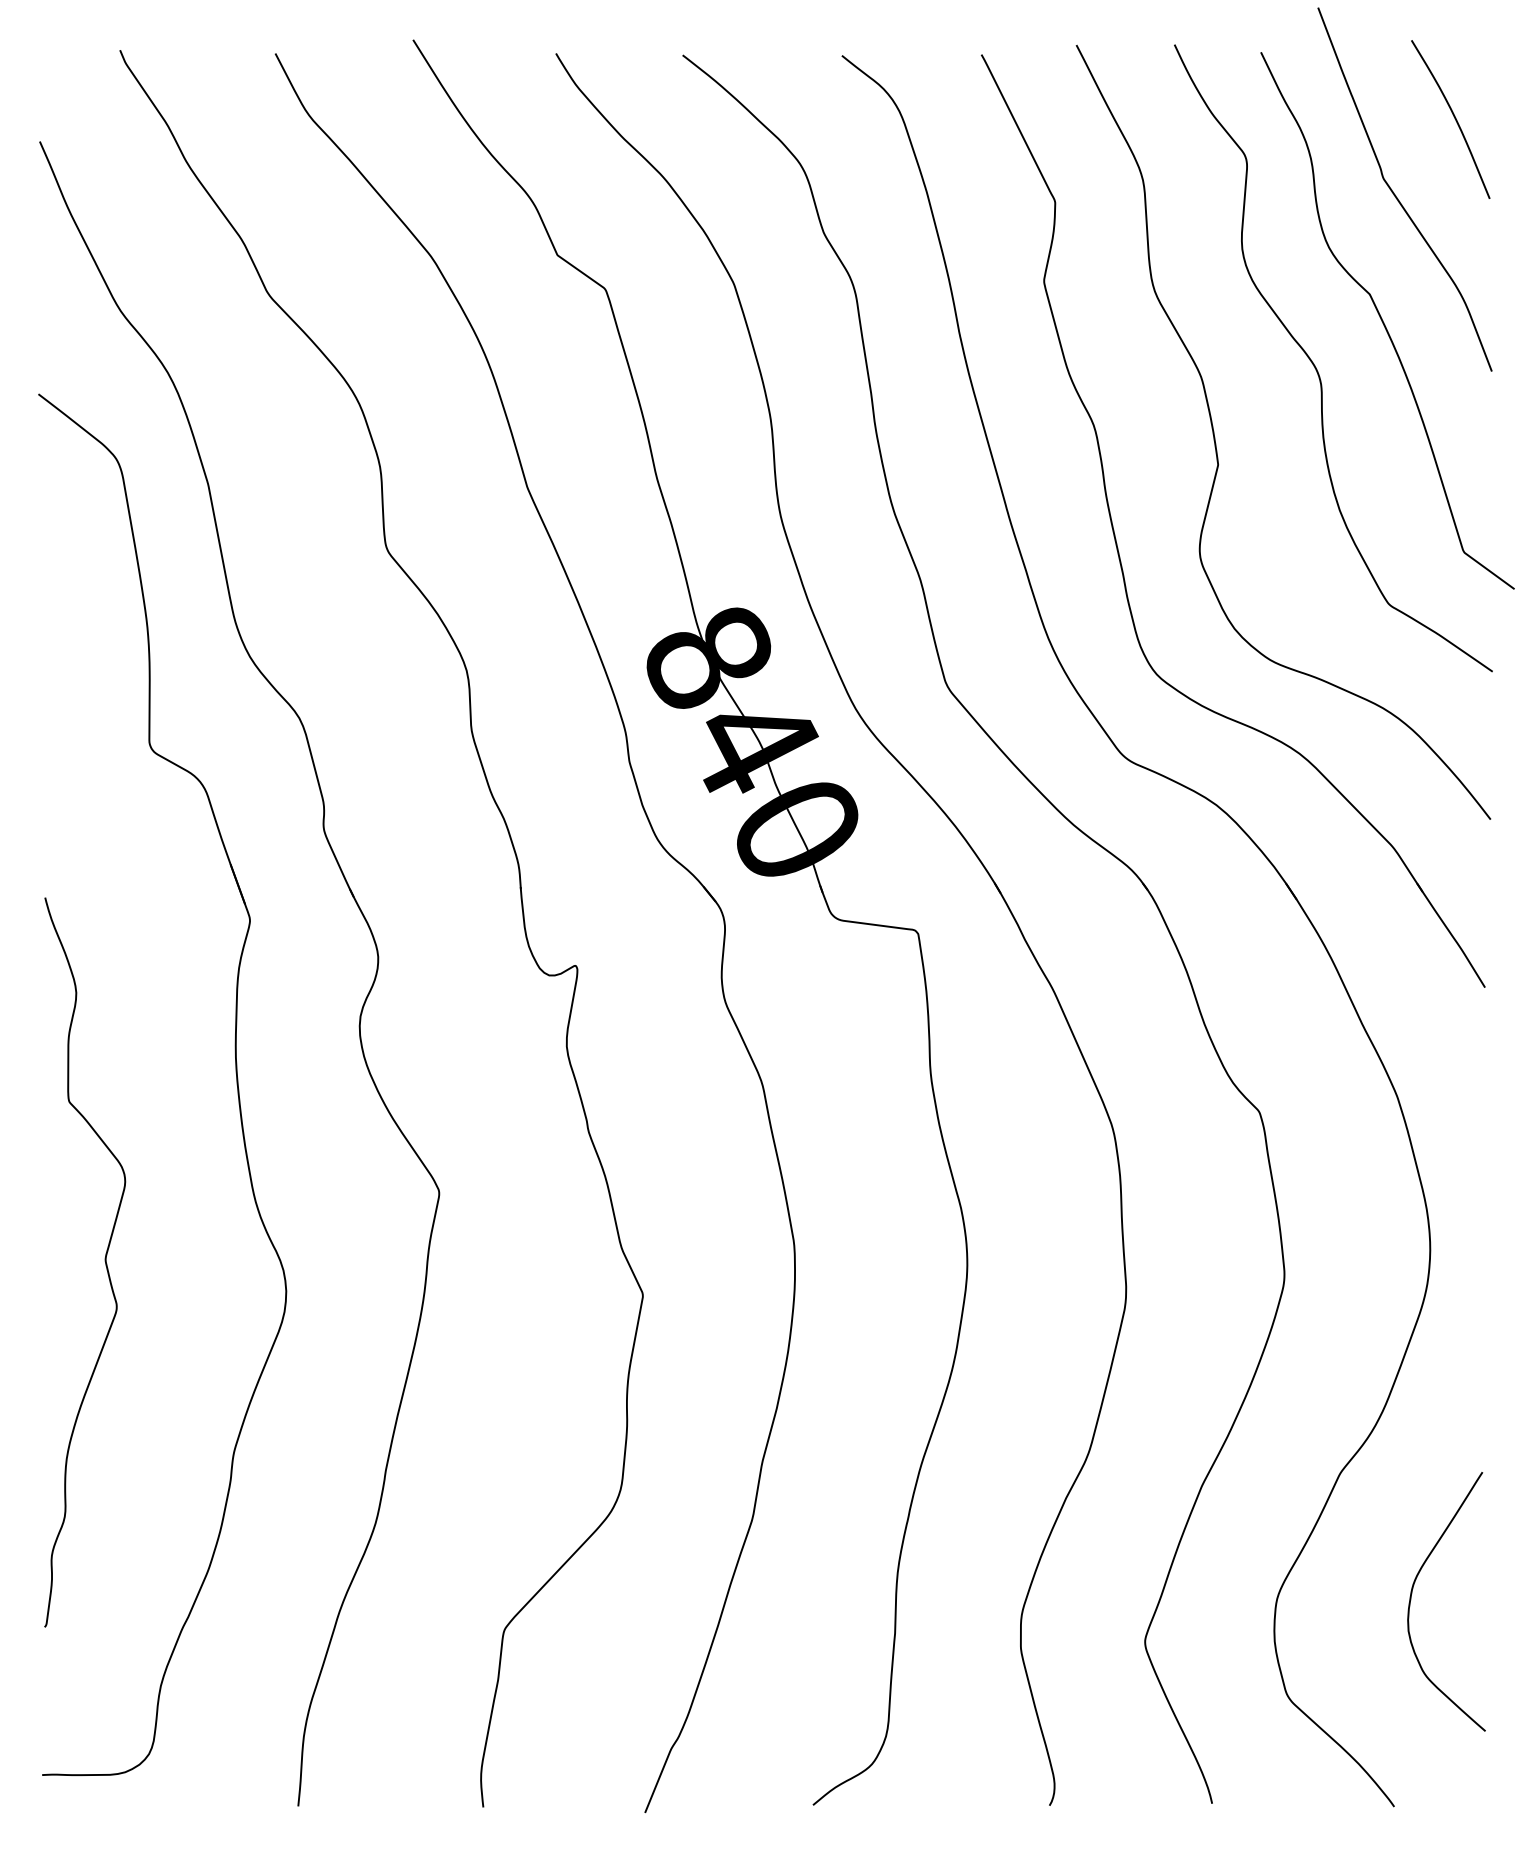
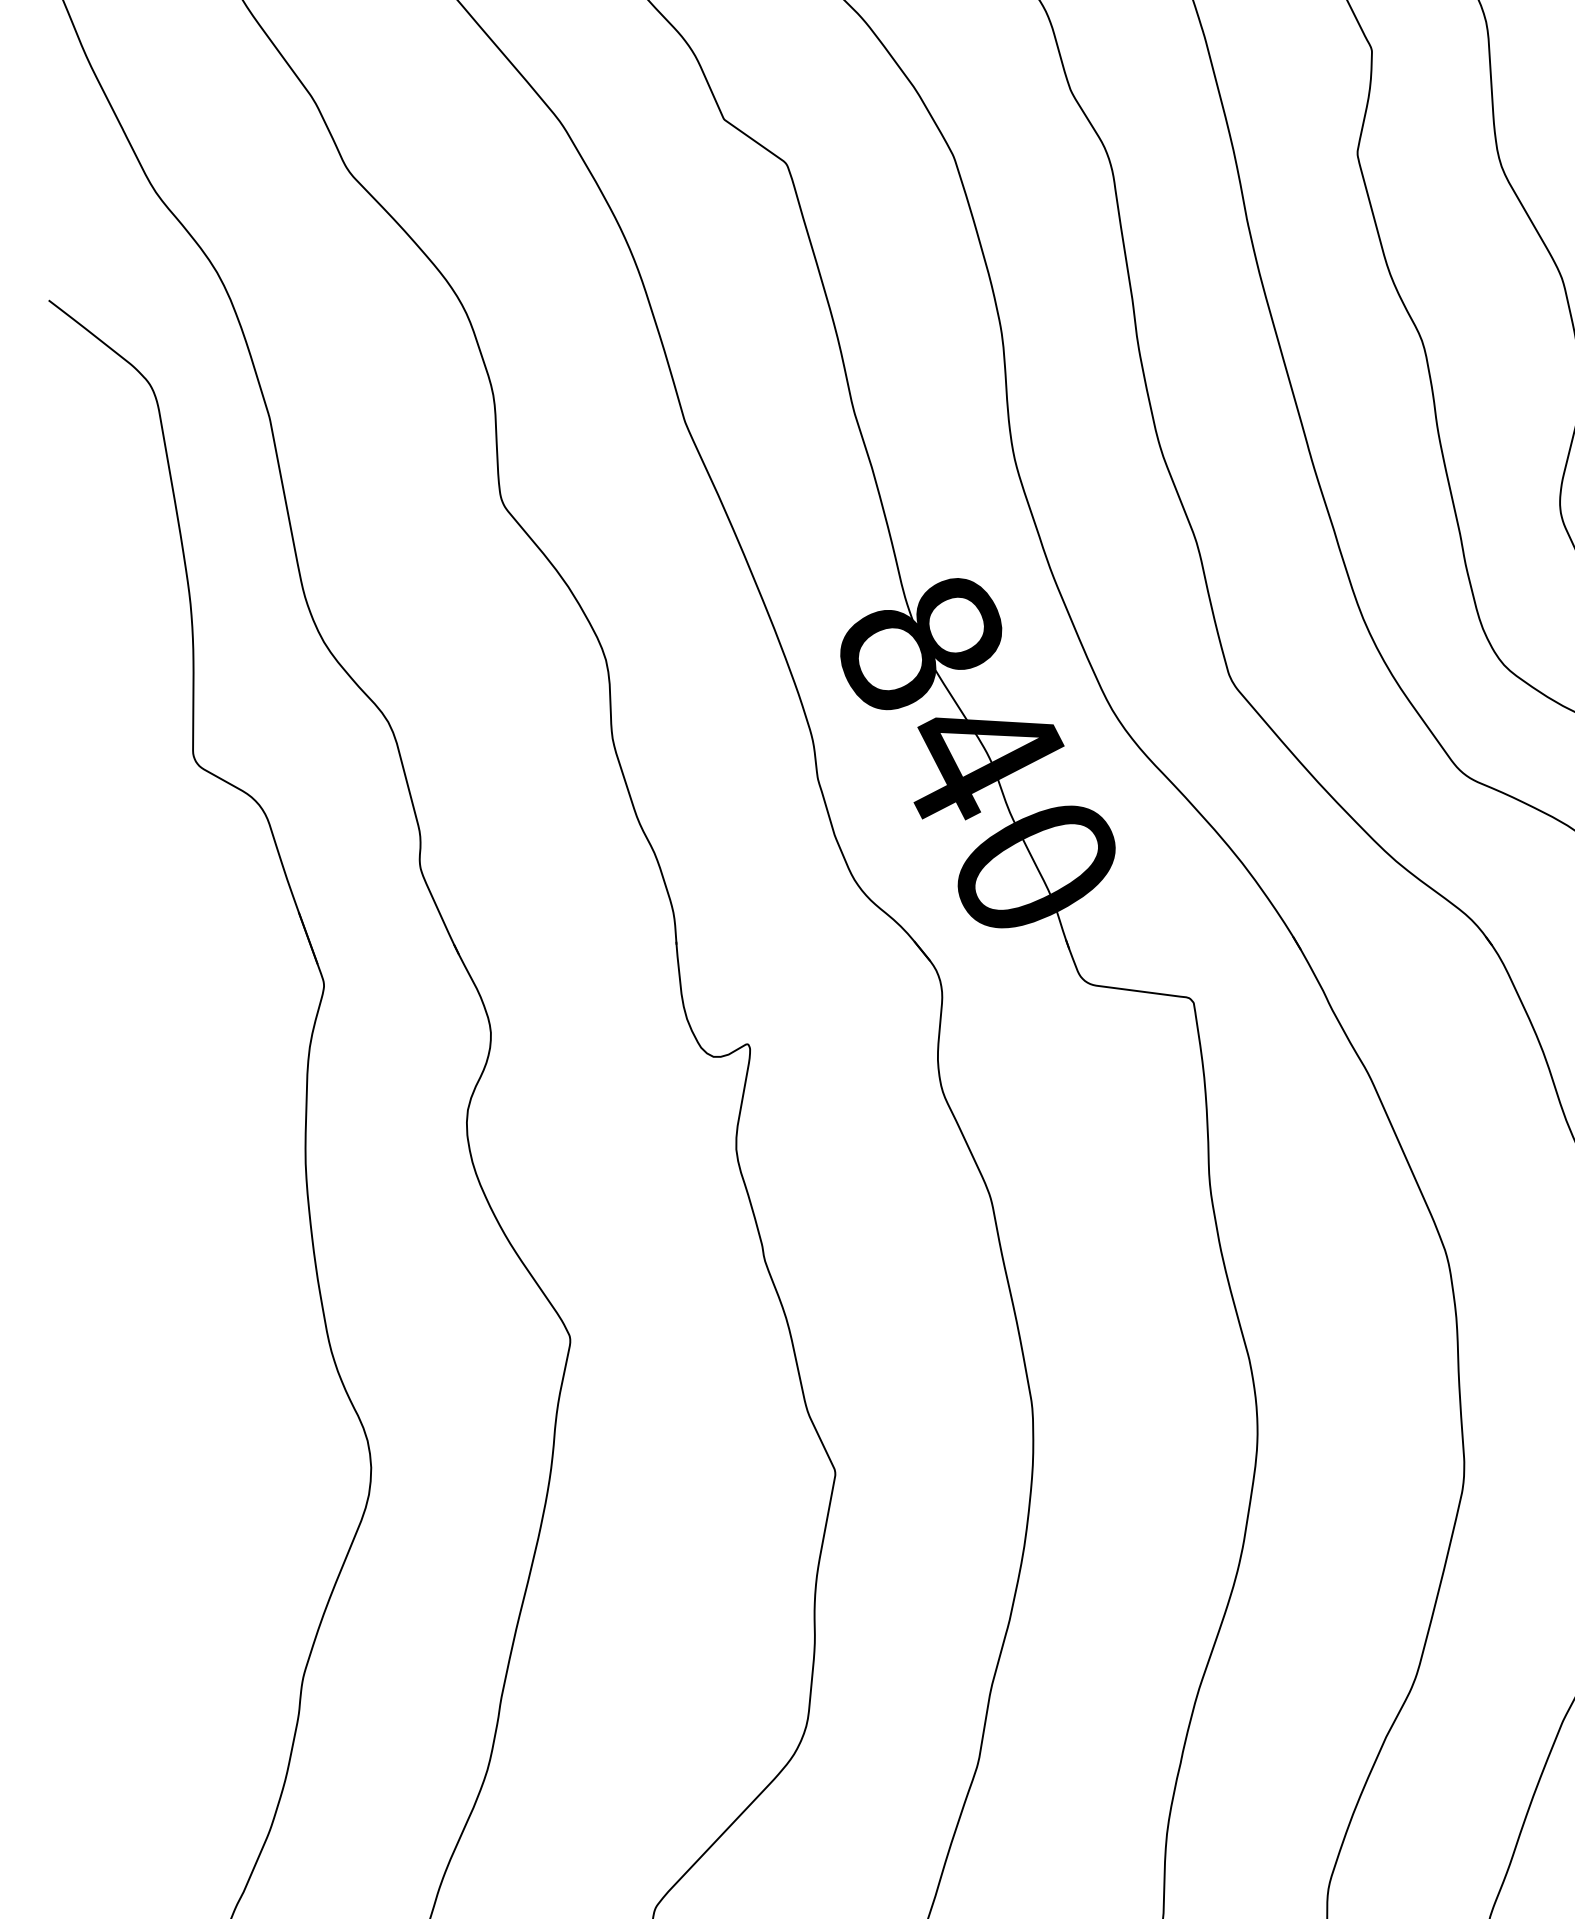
curve: (104, 1261) -> (134, 1429), removed

